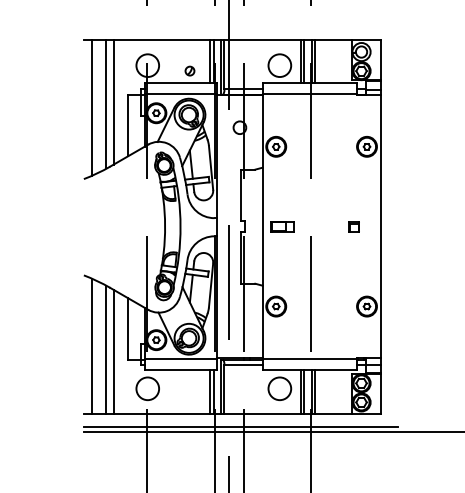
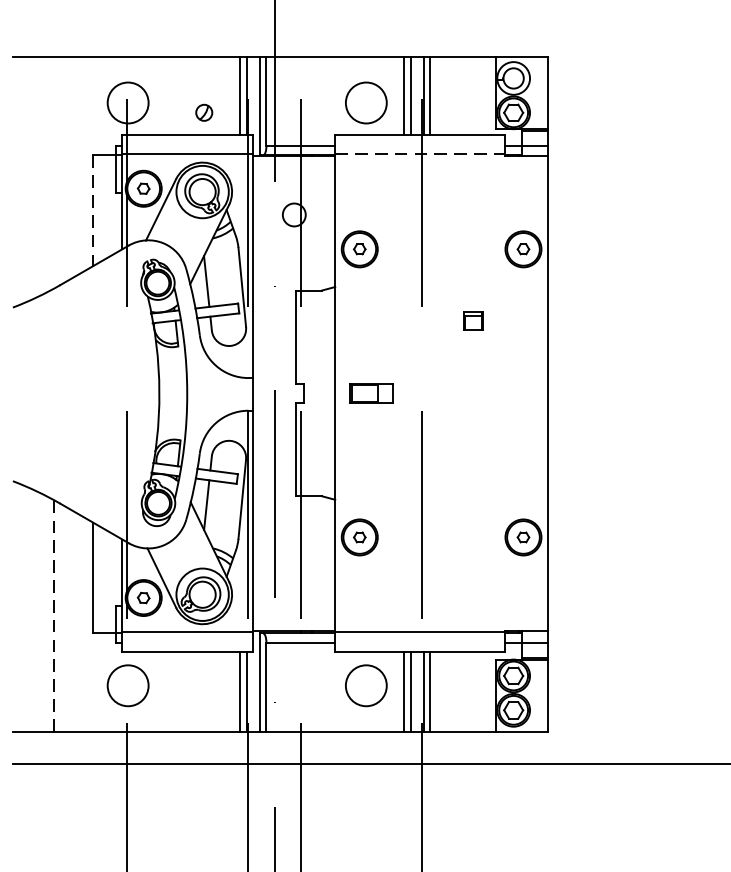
line: (310, 94) -> (421, 154), solid -> dashed
line: (113, 102) -> (66, 169), removed
line: (106, 104) -> (53, 173), removed
line: (91, 107) -> (26, 178), removed
line: (128, 125) -> (93, 210), solid -> dashed
part: (353, 226) -> (472, 320), moved
line: (91, 346) -> (26, 609), removed
line: (106, 349) -> (53, 614), solid -> dashed
line: (113, 351) -> (66, 618), removed
line: (240, 426) -> (295, 753), removed

